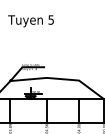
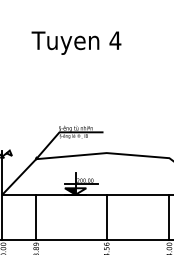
text: (51, 19) -> (115, 39), 5 -> 4

